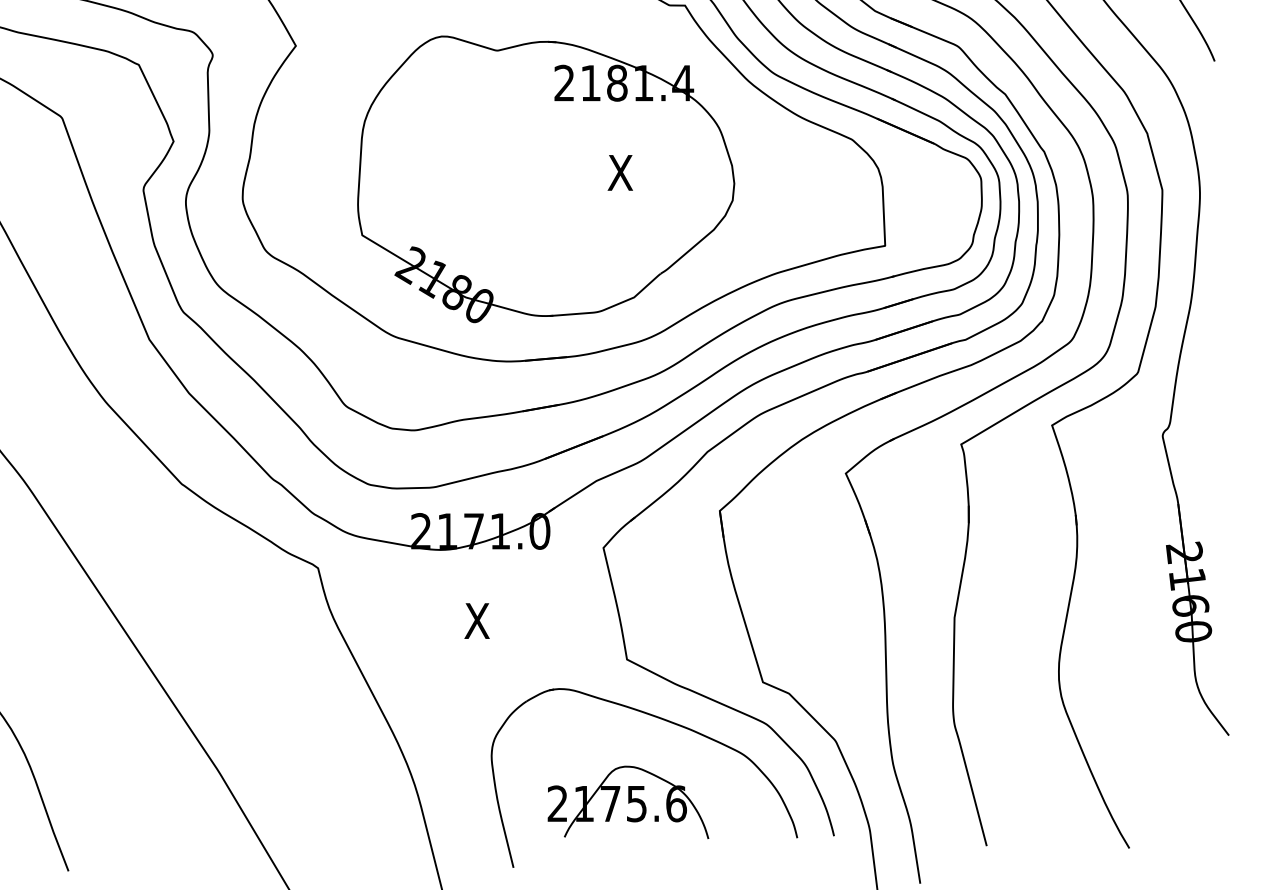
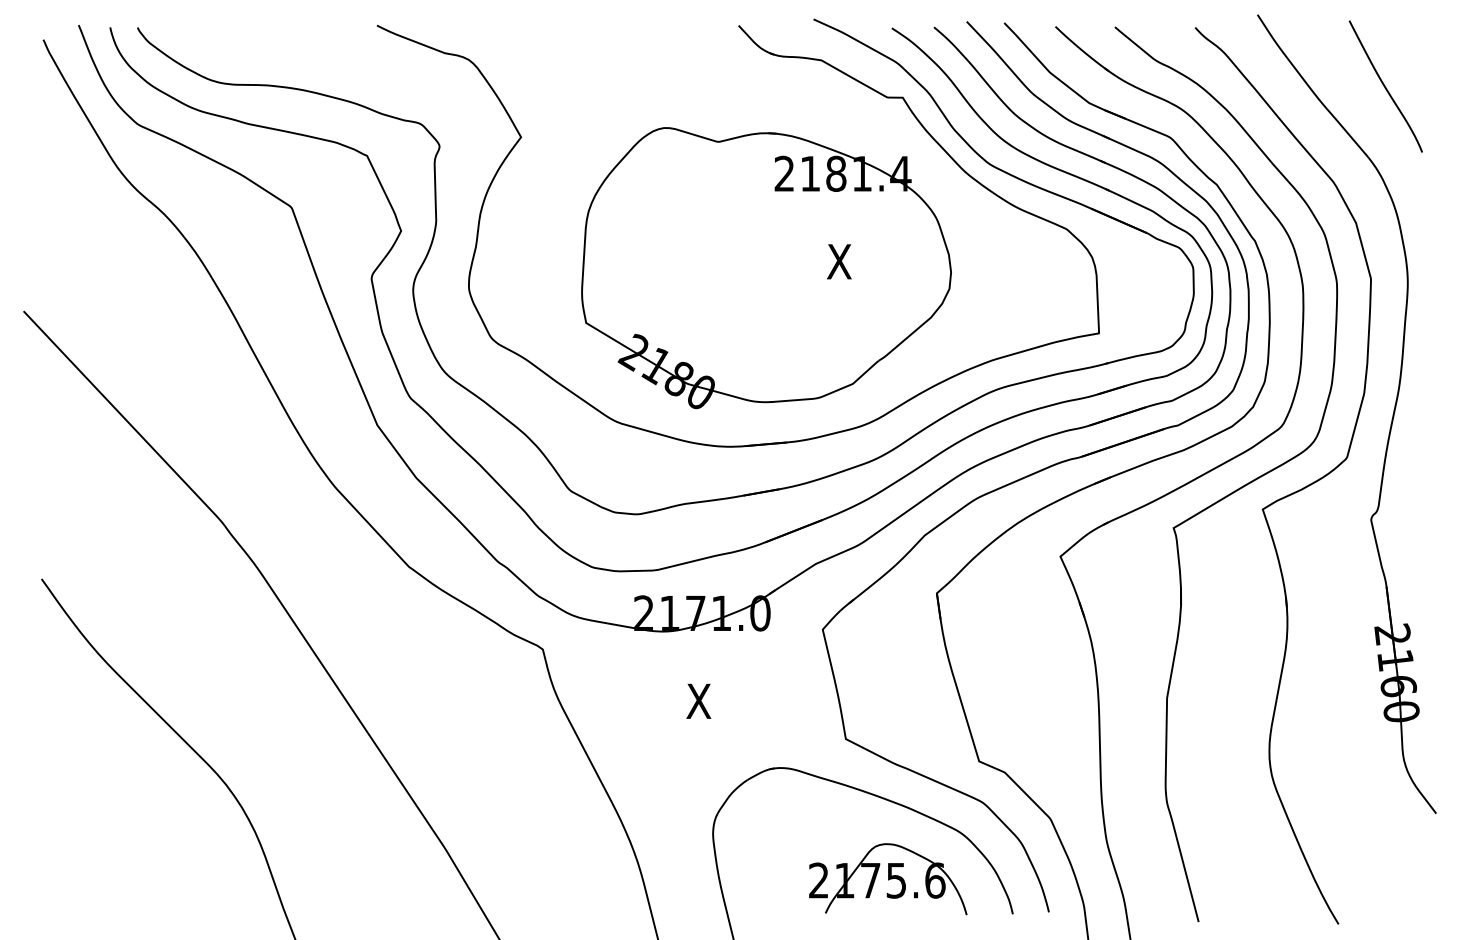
part: (628, 802) -> (888, 879), moved

